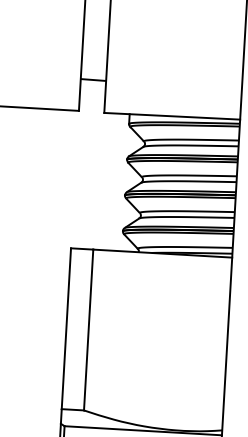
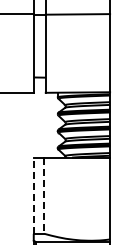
line: (65, 328) -> (33, 195), solid -> dashed
line: (88, 331) -> (44, 196), solid -> dashed

